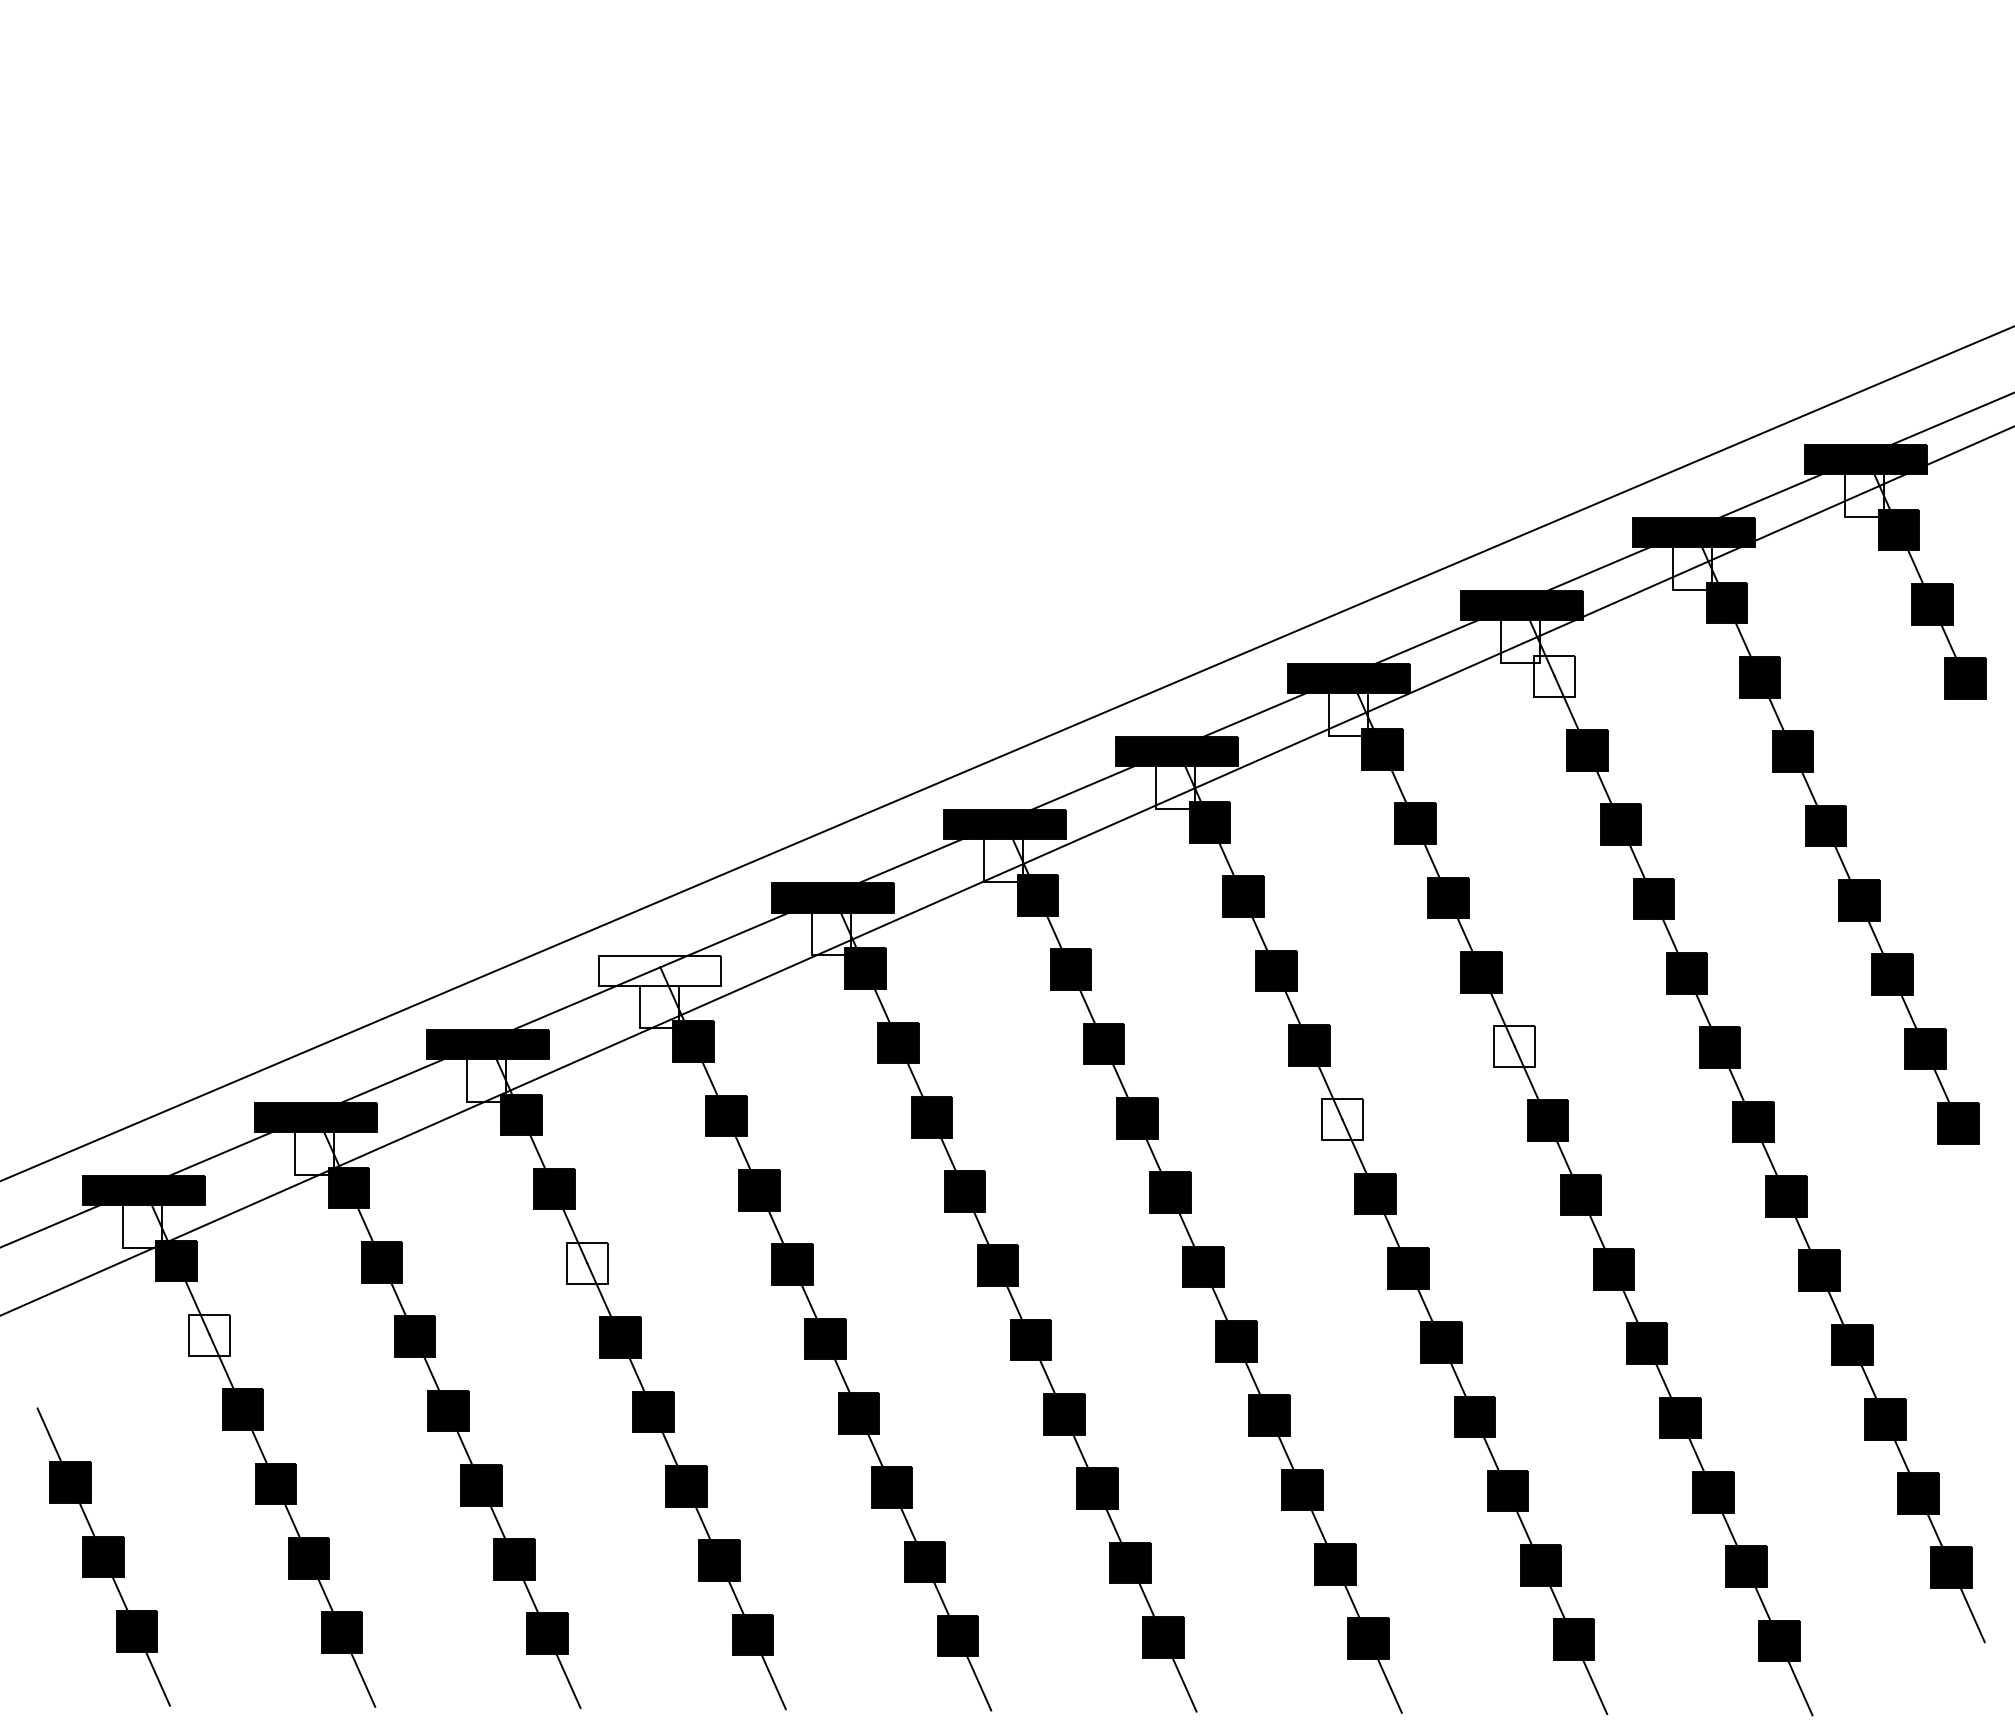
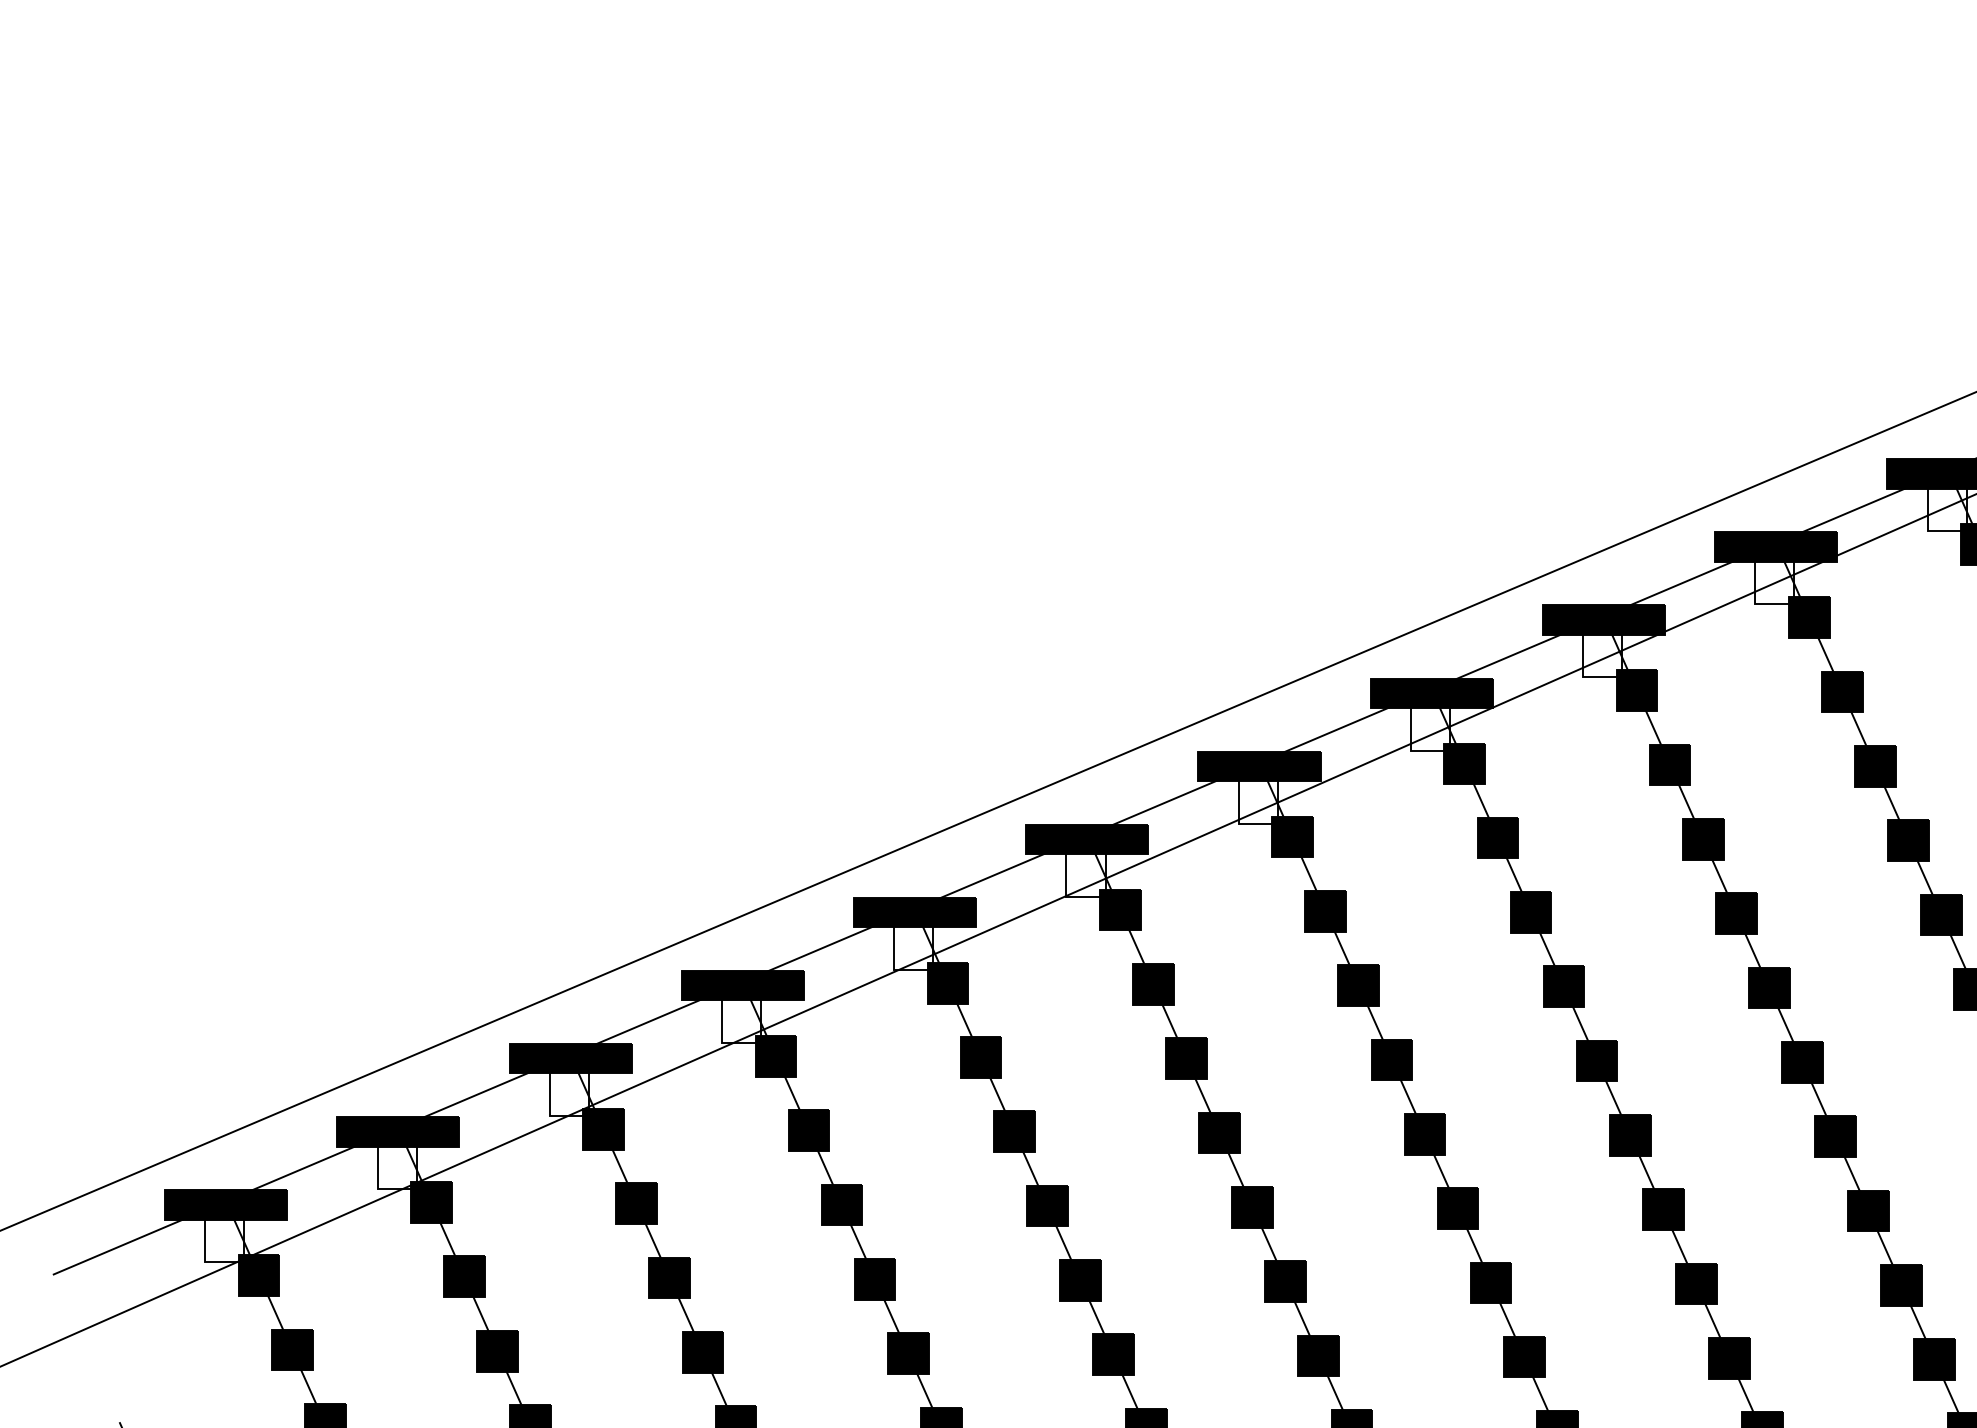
fill: (1554, 675) -> (1636, 690), added
fill: (660, 970) -> (742, 985), added
fill: (1514, 1046) -> (1596, 1061), added
fill: (1342, 1119) -> (1424, 1134), added
fill: (587, 1263) -> (669, 1278), added
fill: (209, 1335) -> (291, 1350), added

